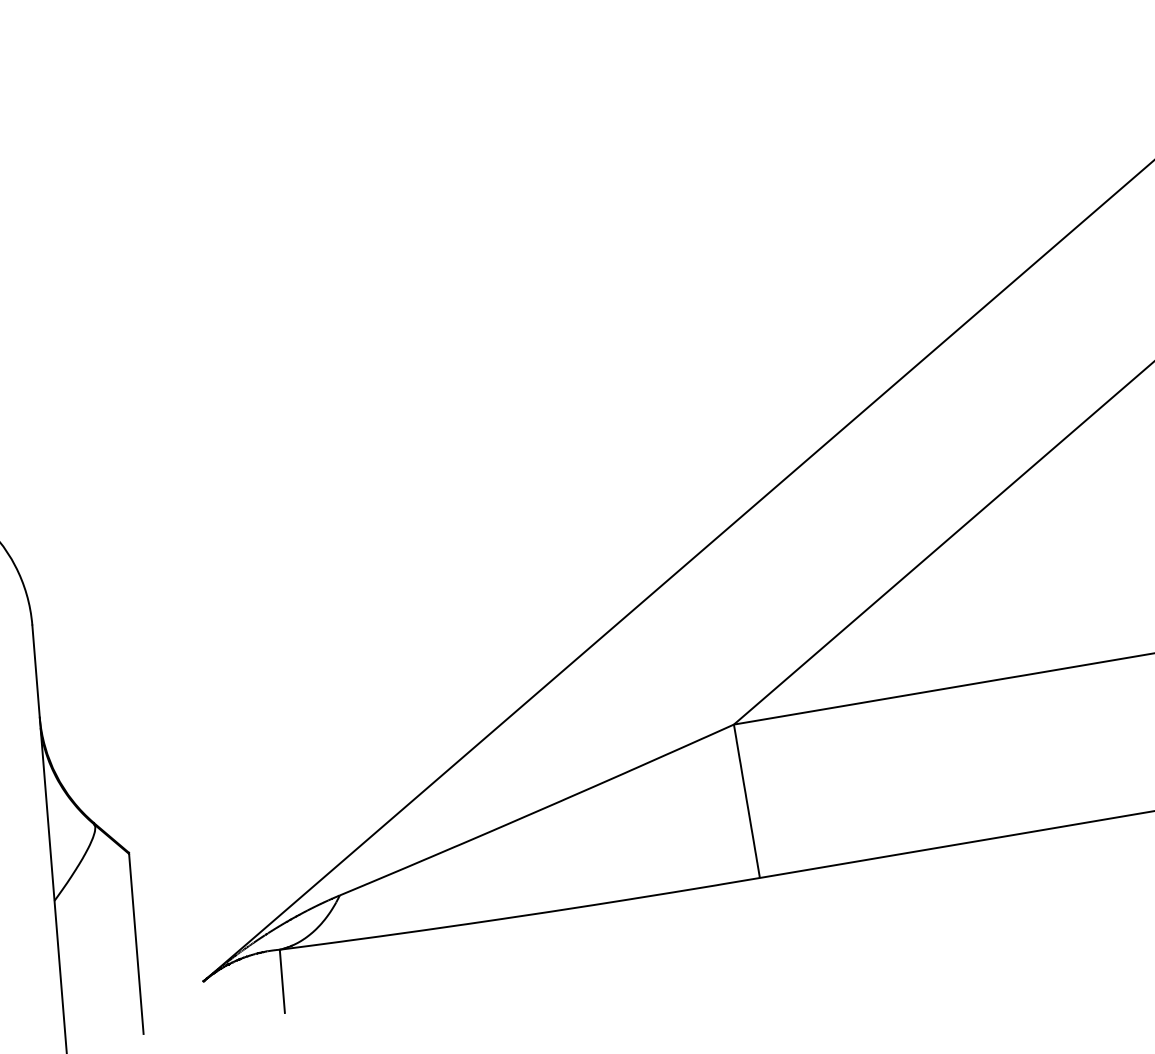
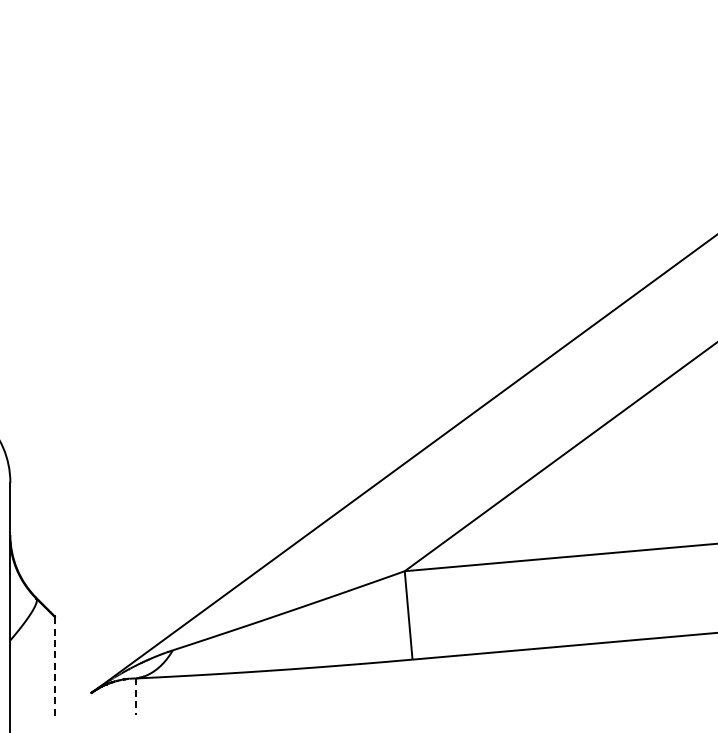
line: (135, 943) -> (54, 668), solid -> dashed
line: (282, 982) -> (136, 697), solid -> dashed

